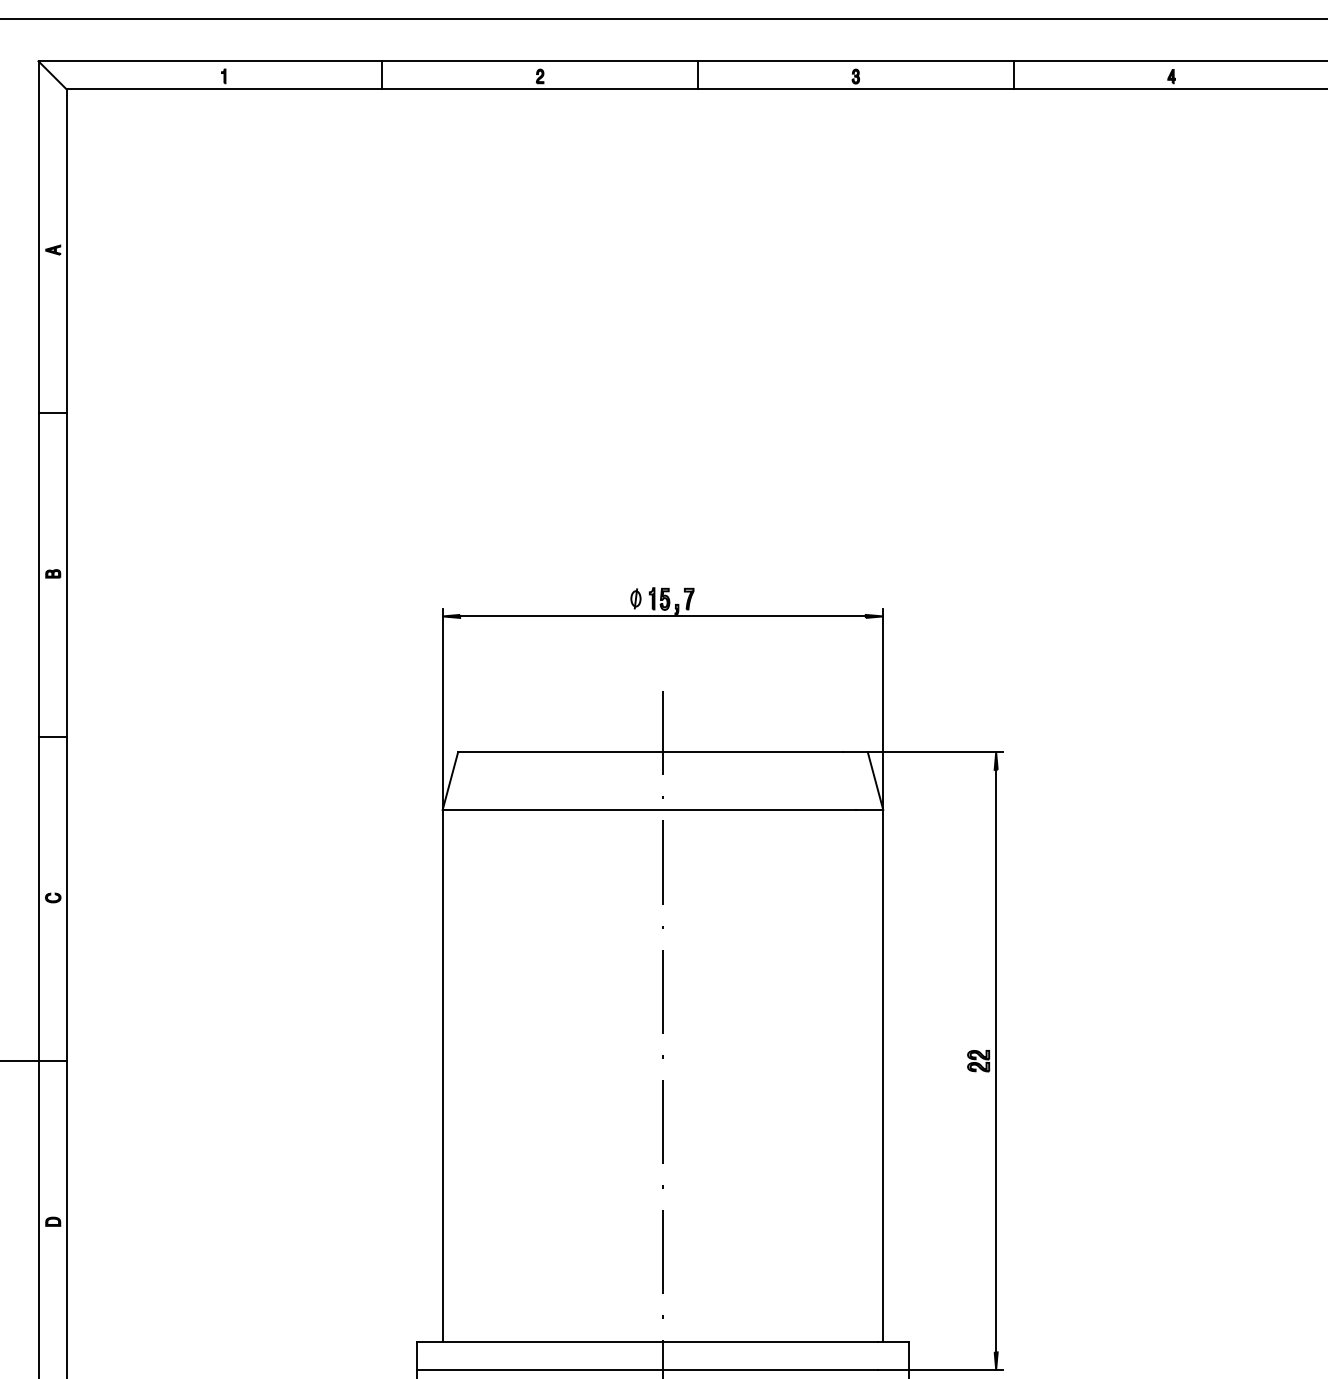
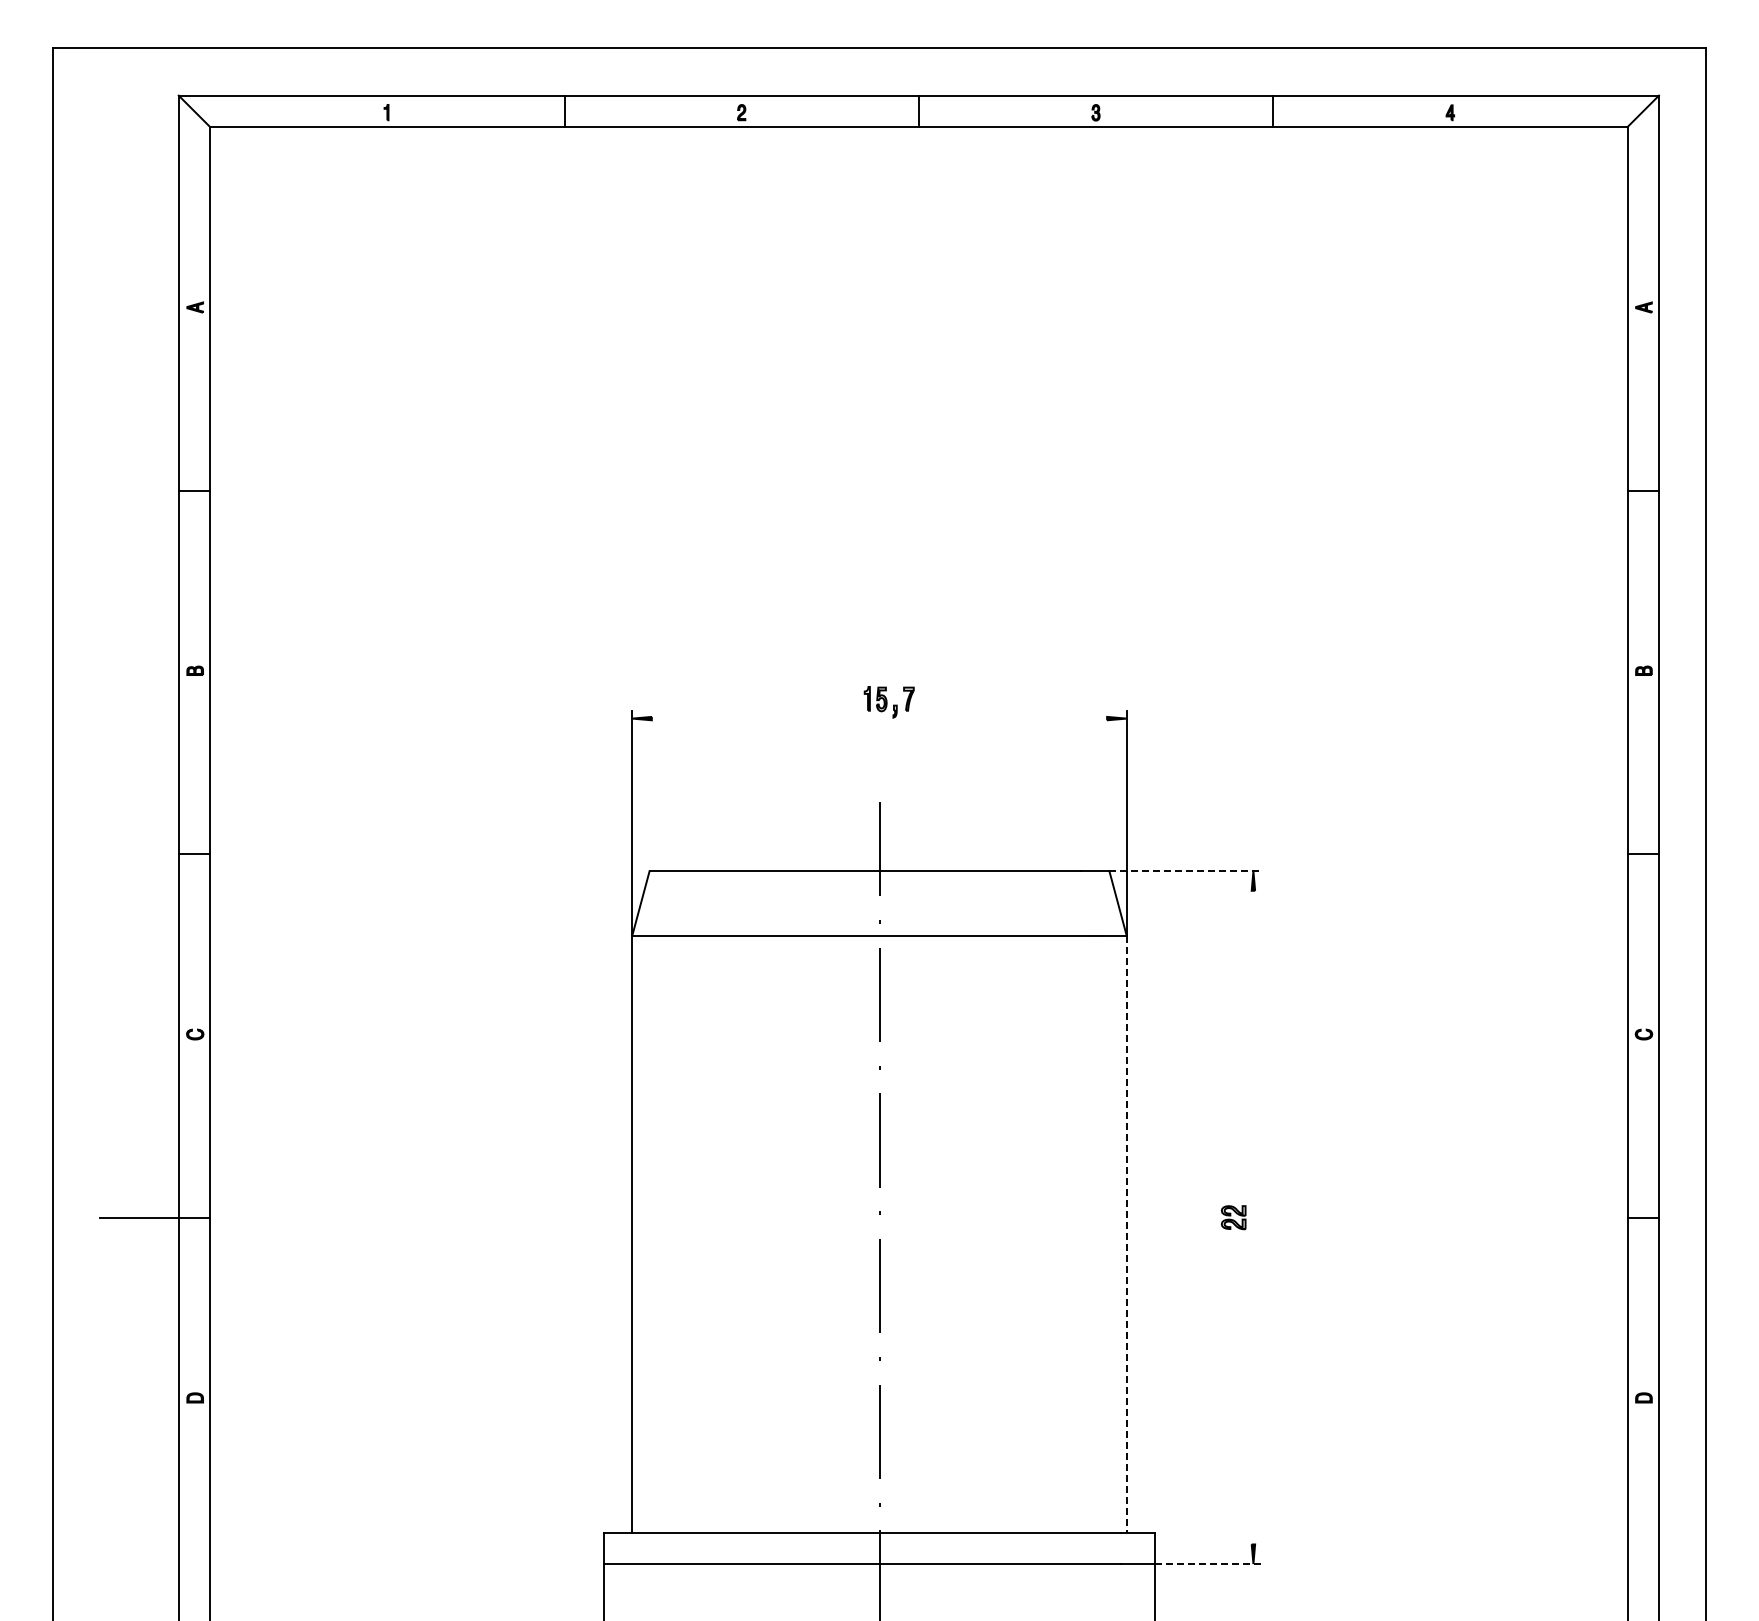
part: (636, 598) -> (849, 698), removed
line: (662, 616) -> (879, 718), removed
line: (935, 752) -> (1185, 871), solid -> dashed
line: (996, 1060) -> (1253, 1217), removed
line: (883, 1076) -> (1126, 1234), solid -> dashed
line: (956, 1370) -> (1208, 1564), solid -> dashed

